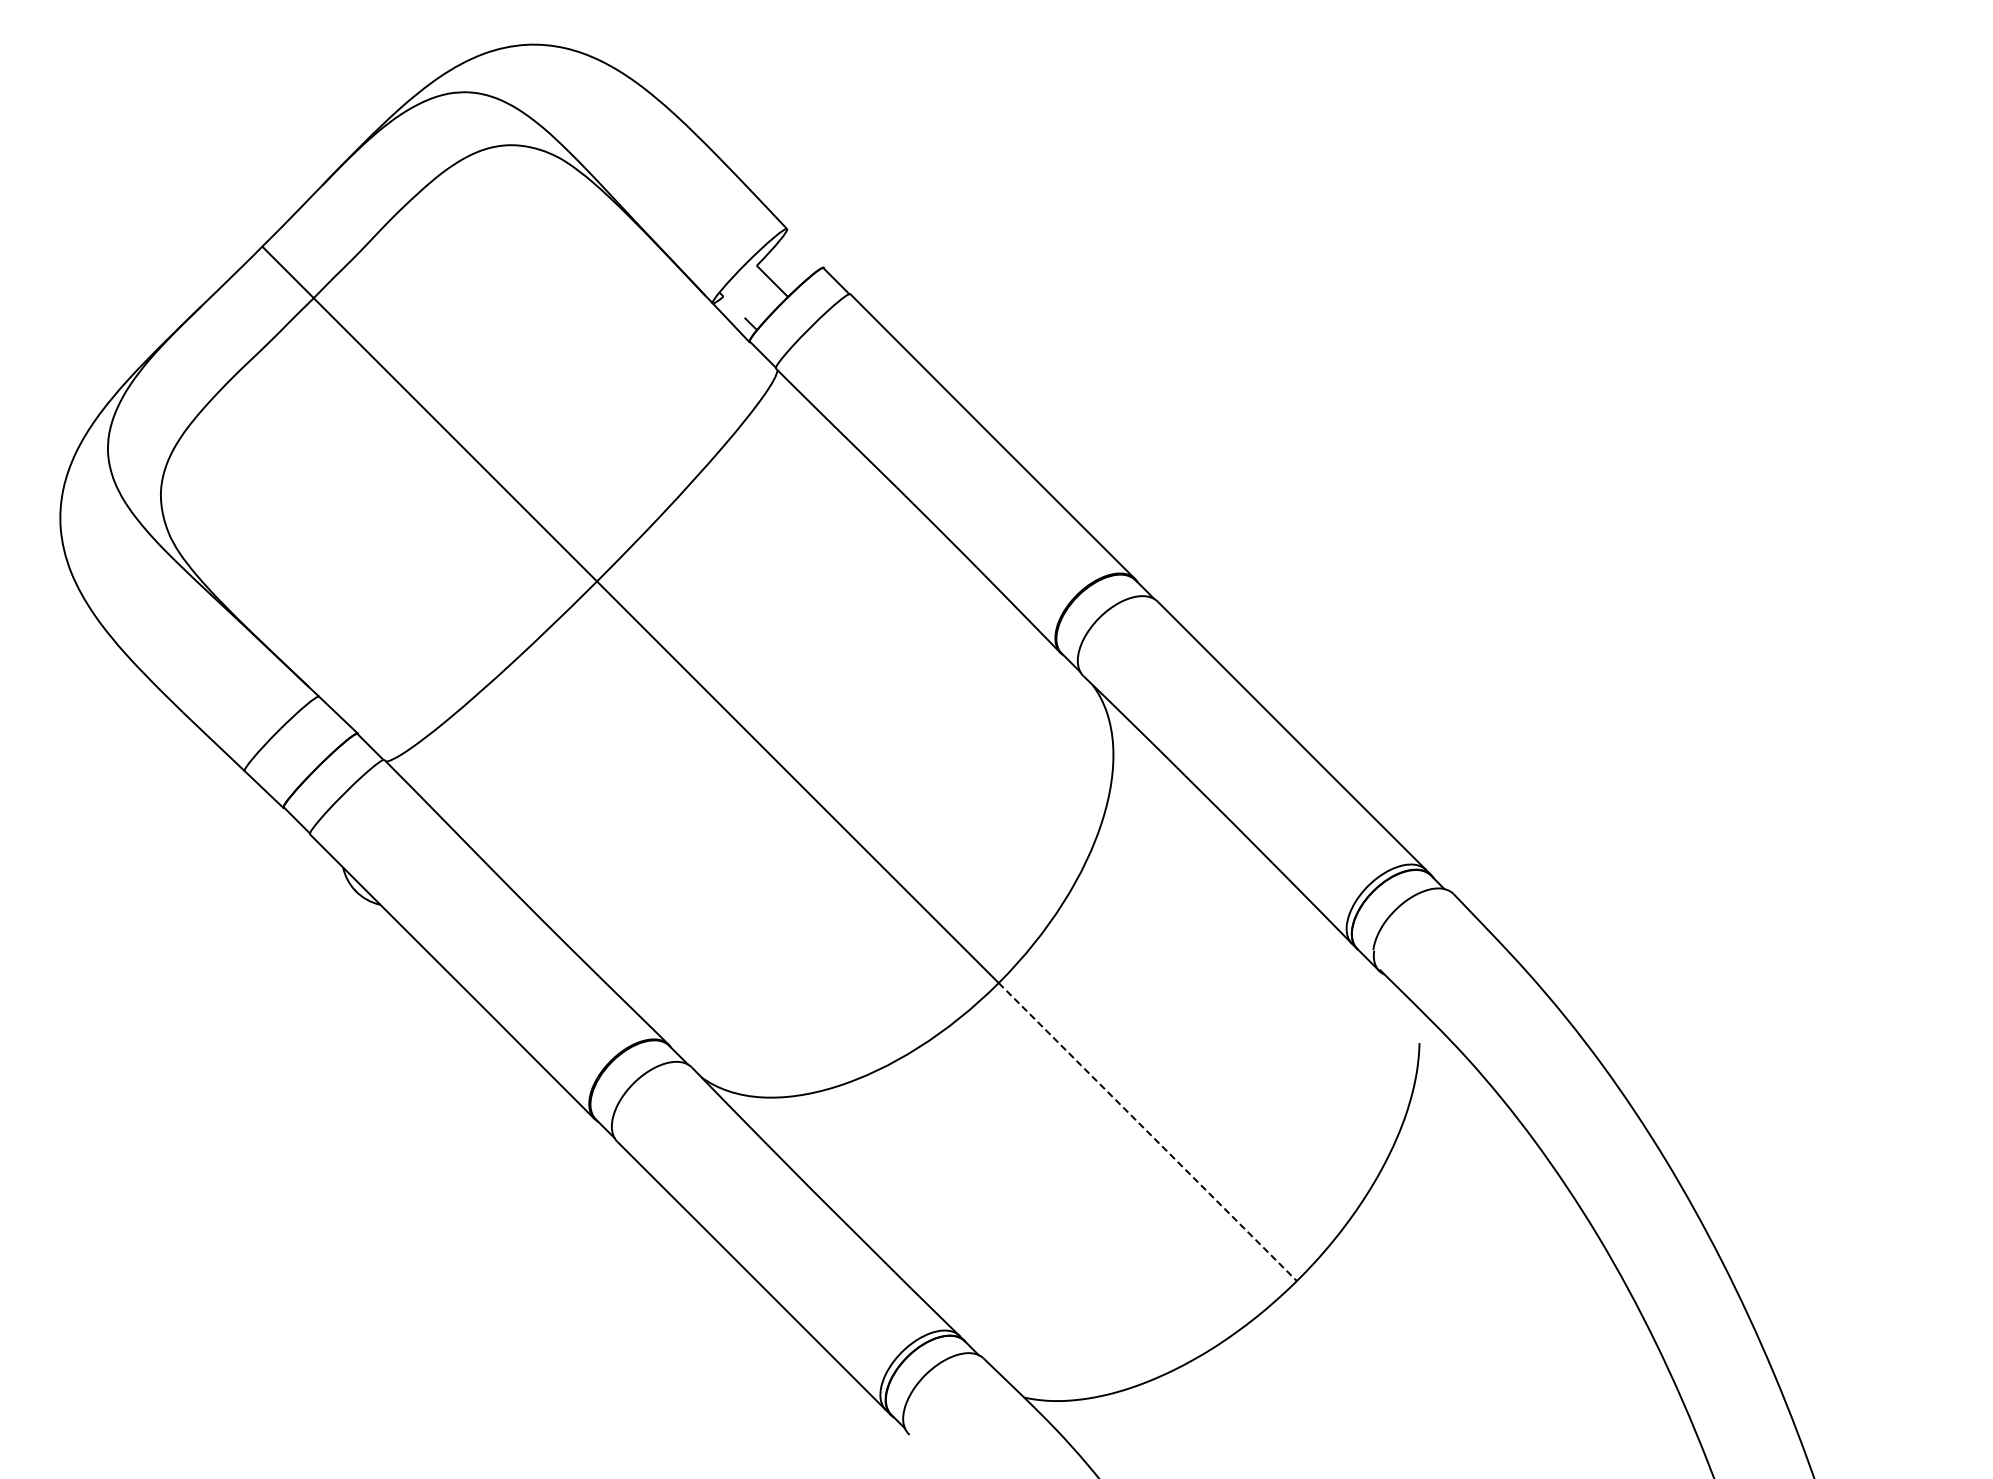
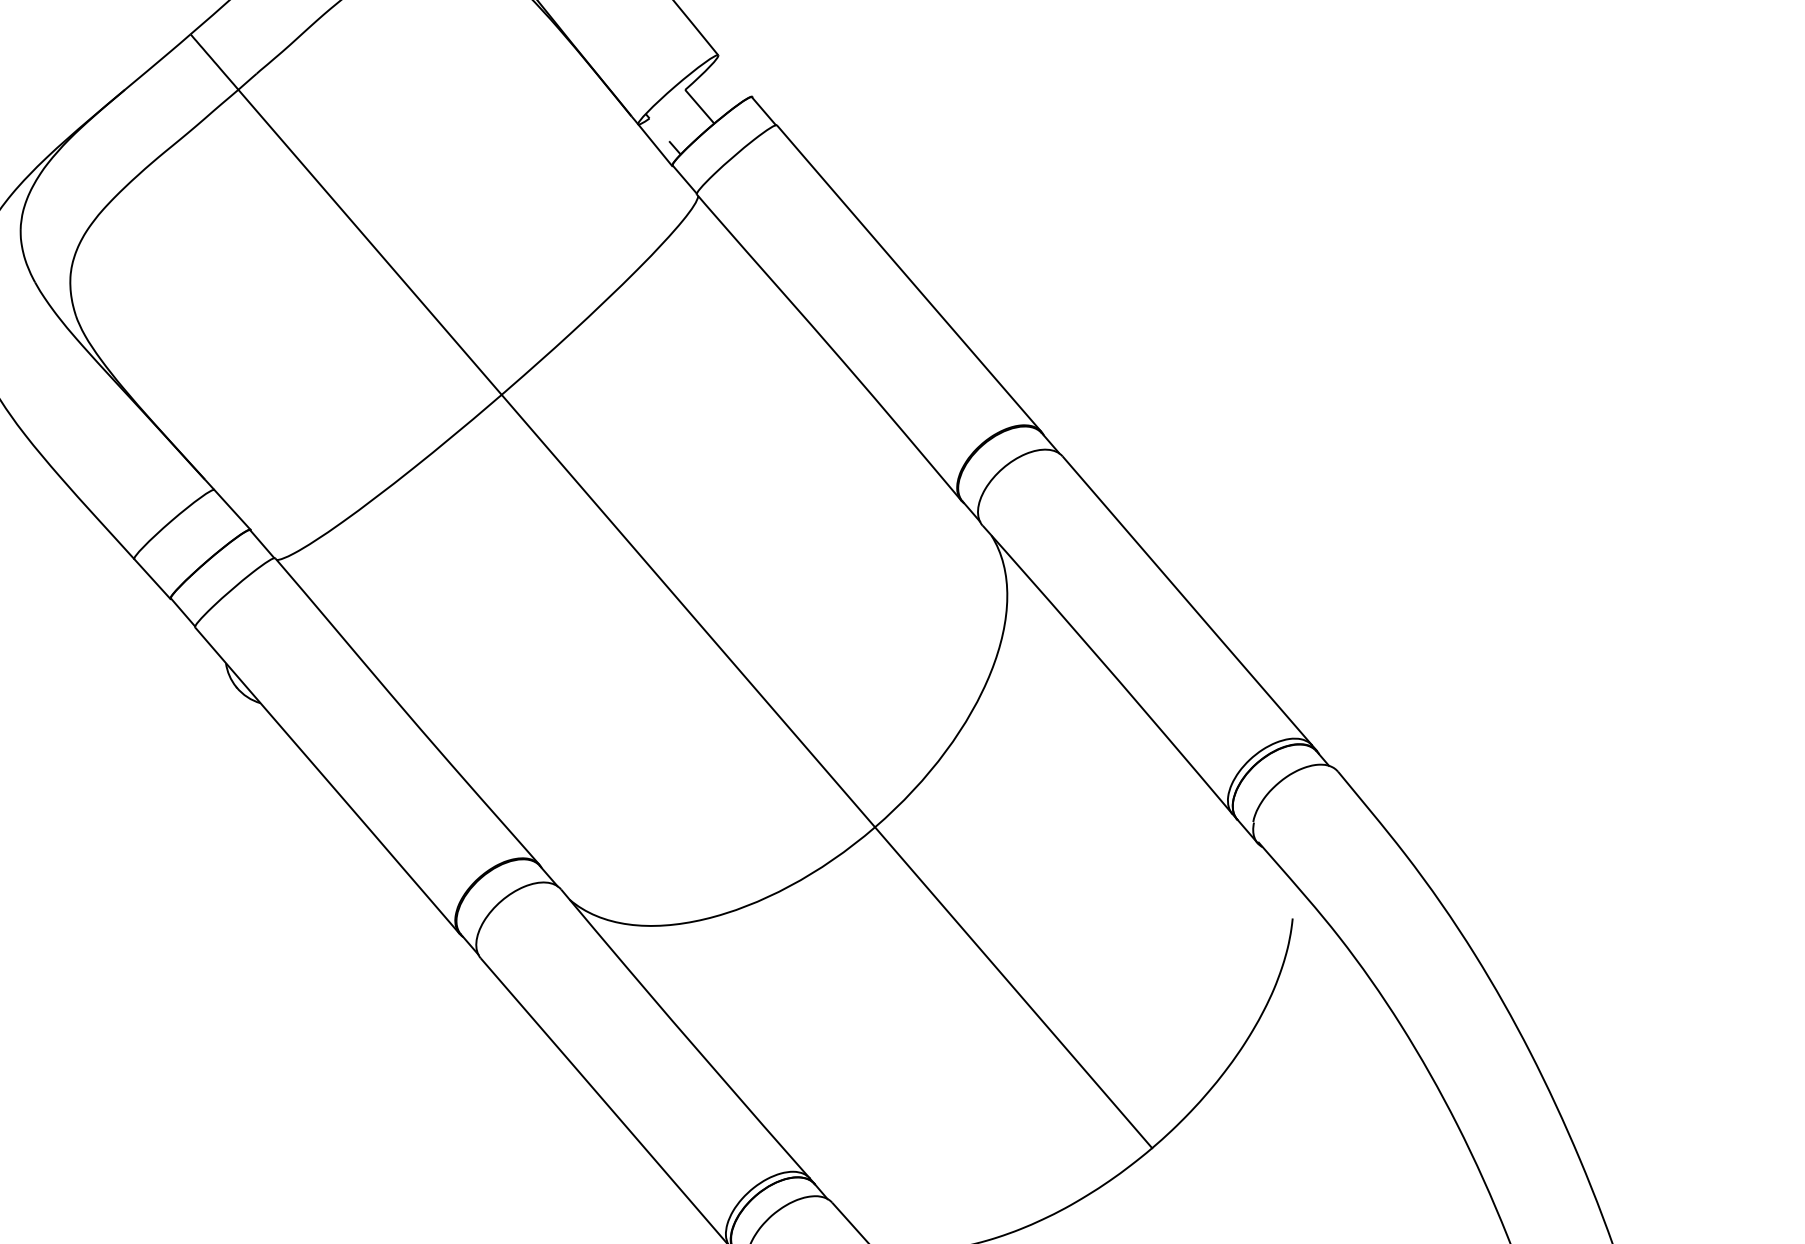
line: (1147, 1132) -> (1013, 988), dashed -> solid

